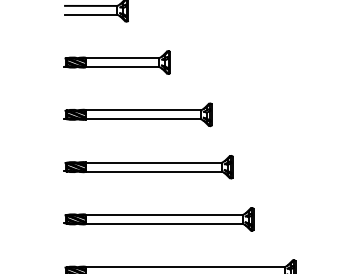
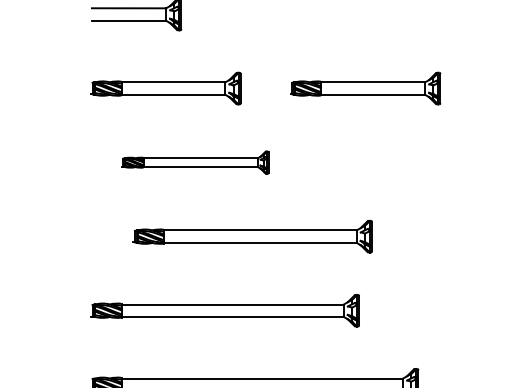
part: (257, 62) -> (364, 88), added
part: (137, 114) -> (194, 162), size x0.7
part: (148, 167) -> (252, 237), moved

